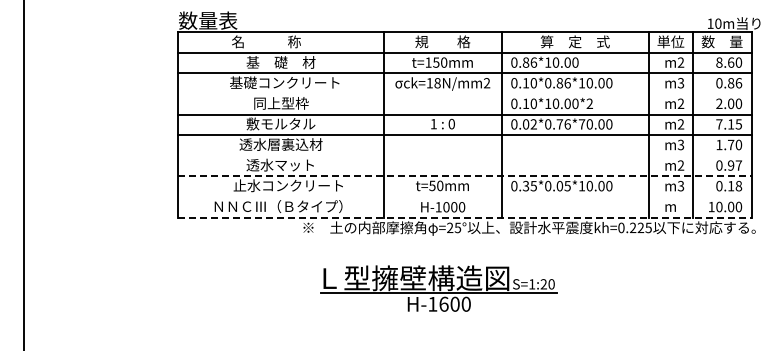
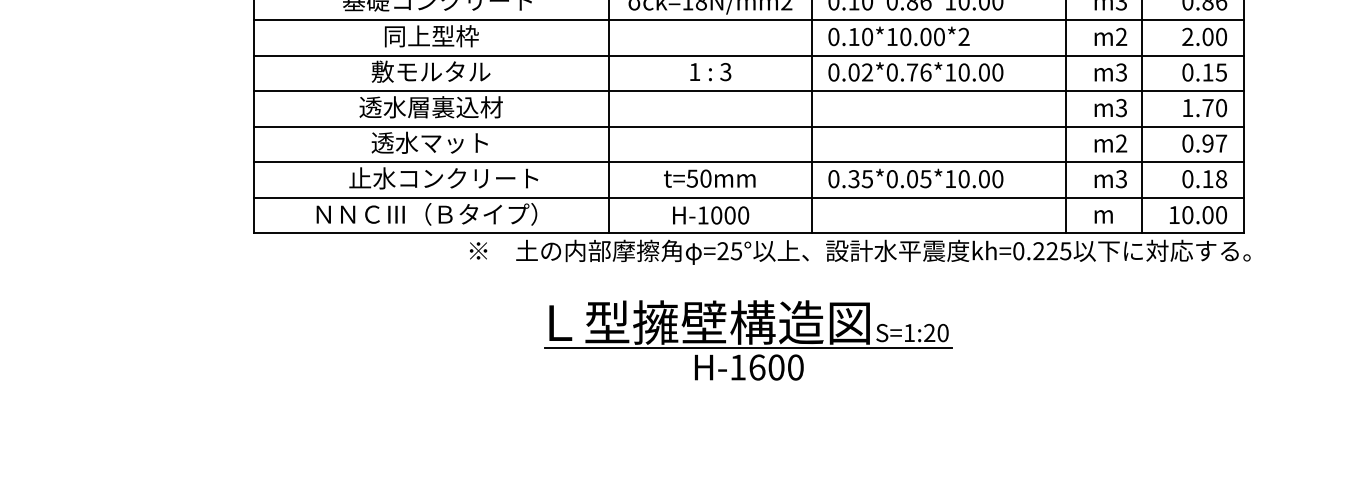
line: (464, 94) -> (747, 20), added
text: (451, 124) -> (725, 72), 0 -> 3
text: (582, 124) -> (951, 72), 0.02*0.76*70.00 -> 0.02*0.76*10.00
text: (680, 124) -> (1120, 72), m2 -> m3
text: (719, 124) -> (1188, 72), 7.15 -> 0.15
line: (464, 155) -> (747, 126), added
line: (464, 176) -> (747, 162), dashed -> solid
line: (464, 196) -> (747, 196), added
line: (464, 217) -> (747, 233), dashed -> solid
part: (438, 288) -> (747, 340), moved

